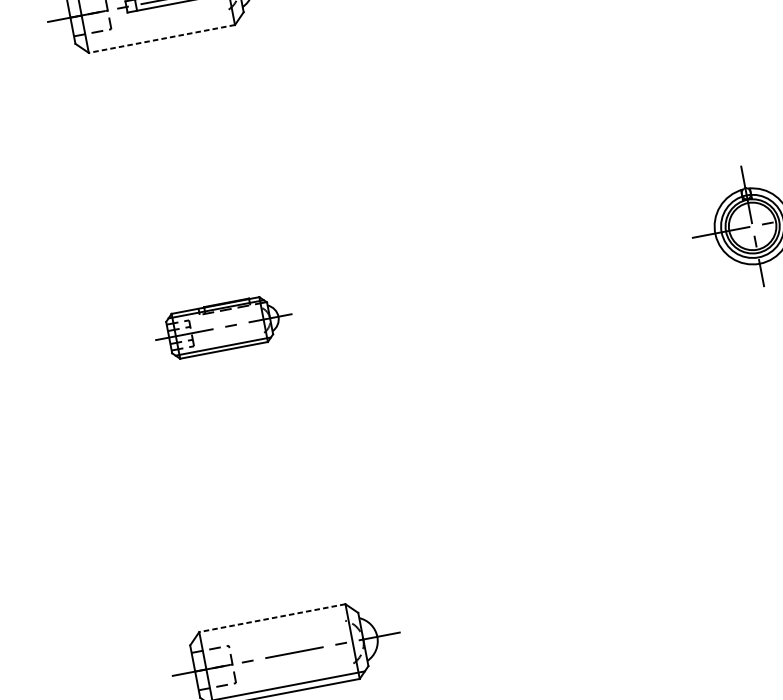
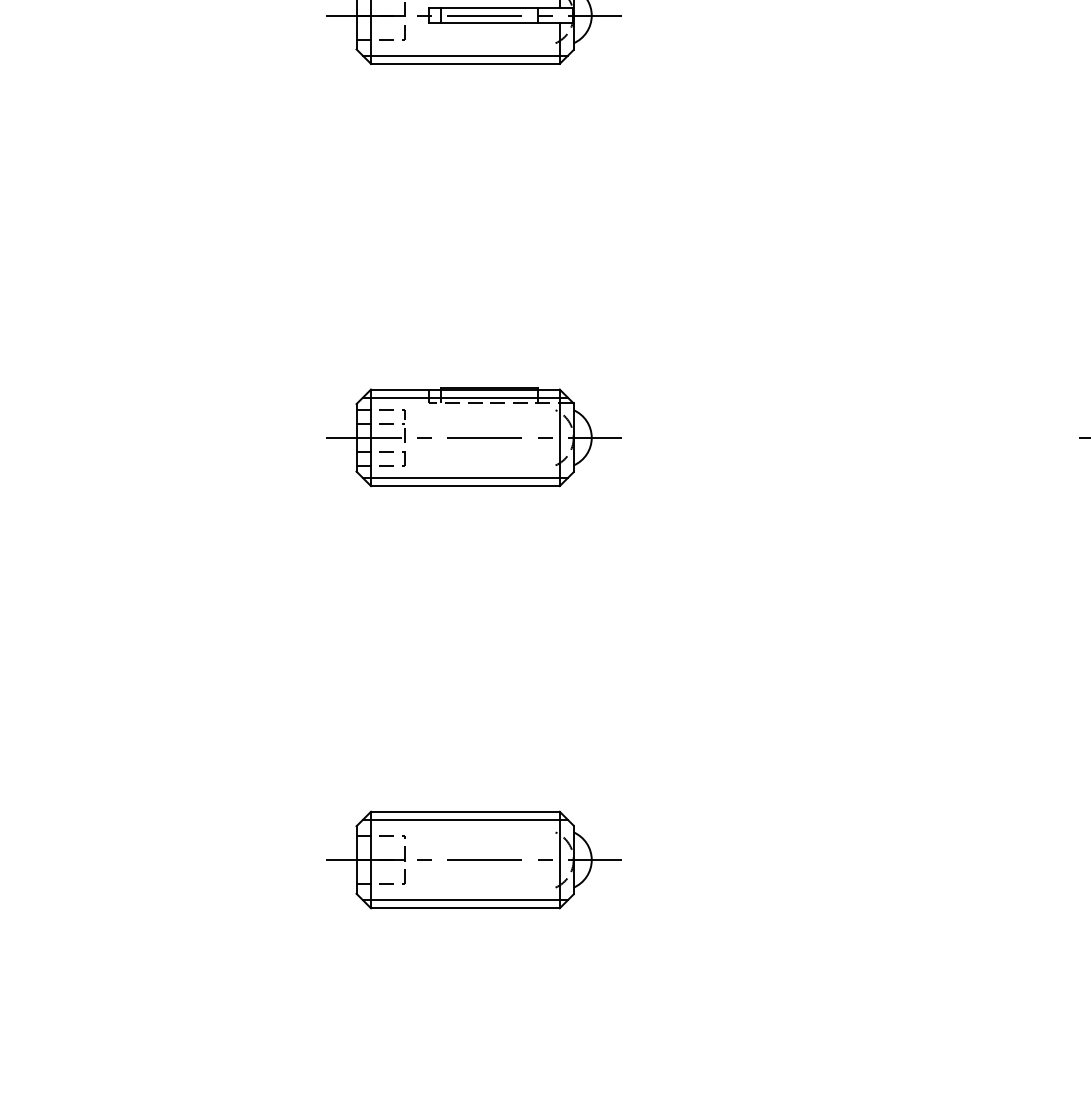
line: (159, 32) -> (464, 55), added
line: (161, 38) -> (464, 63), dashed -> solid
part: (223, 327) -> (473, 437), size x1.67
line: (271, 618) -> (464, 811), dashed -> solid
line: (272, 624) -> (464, 819), added

